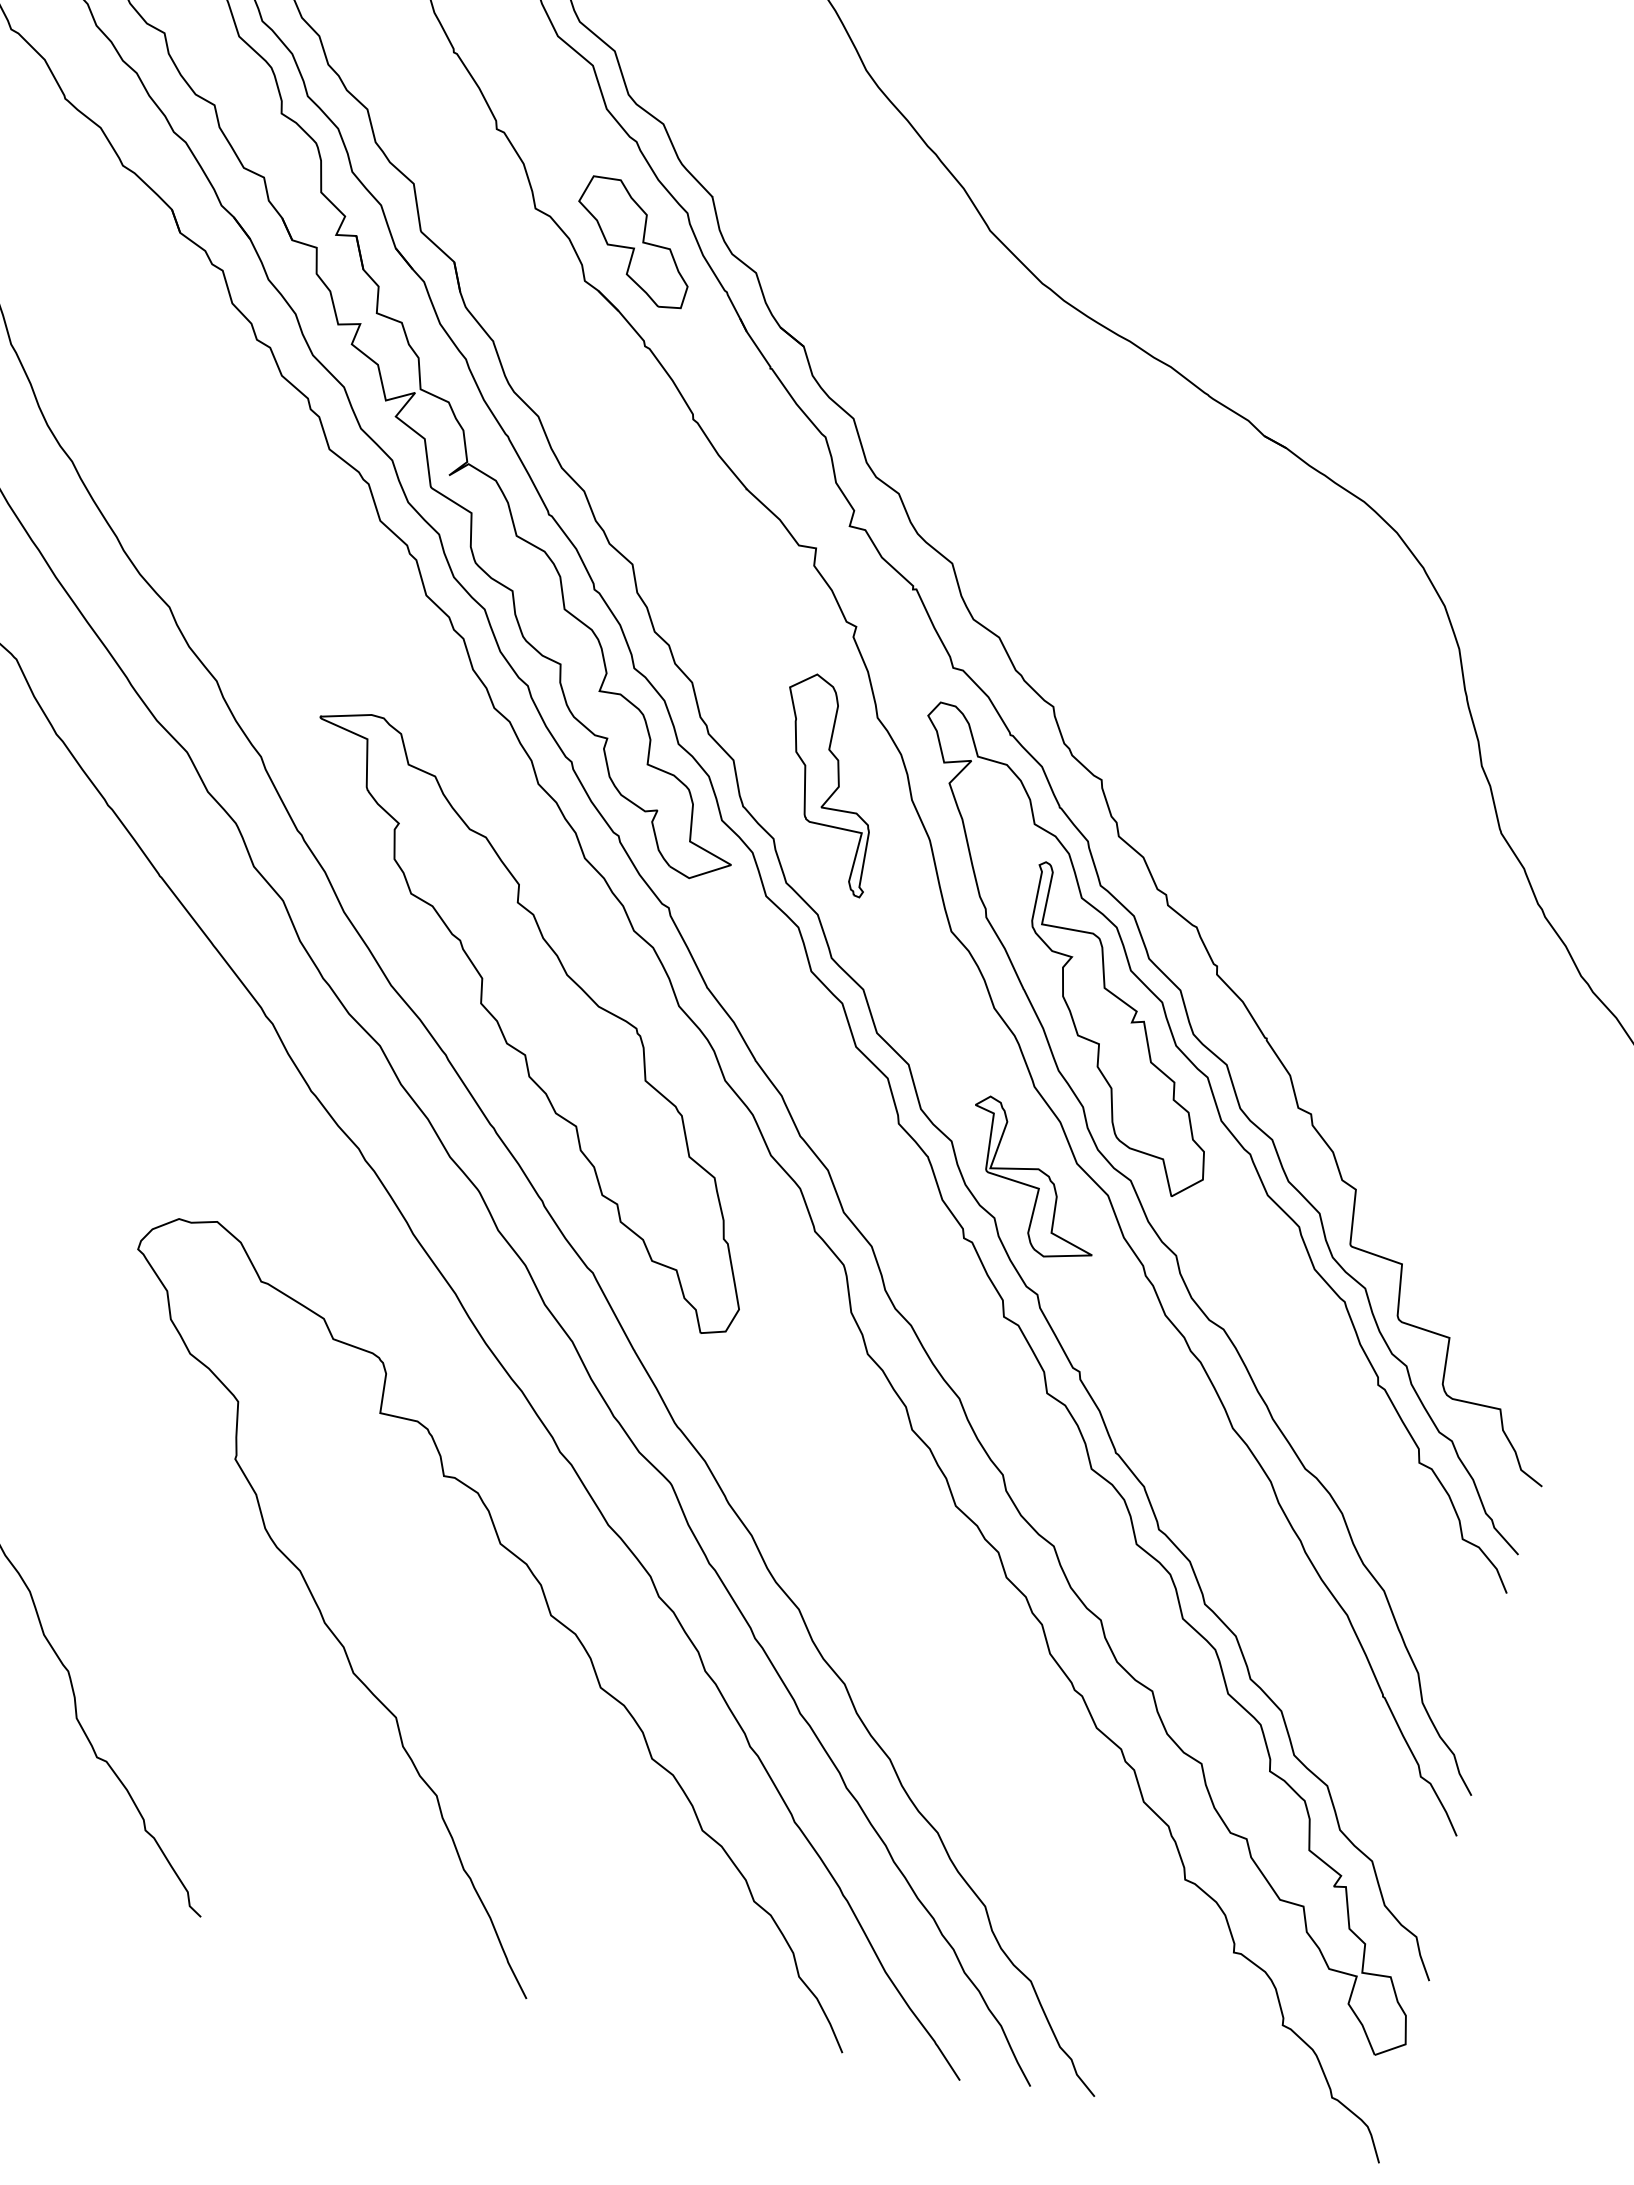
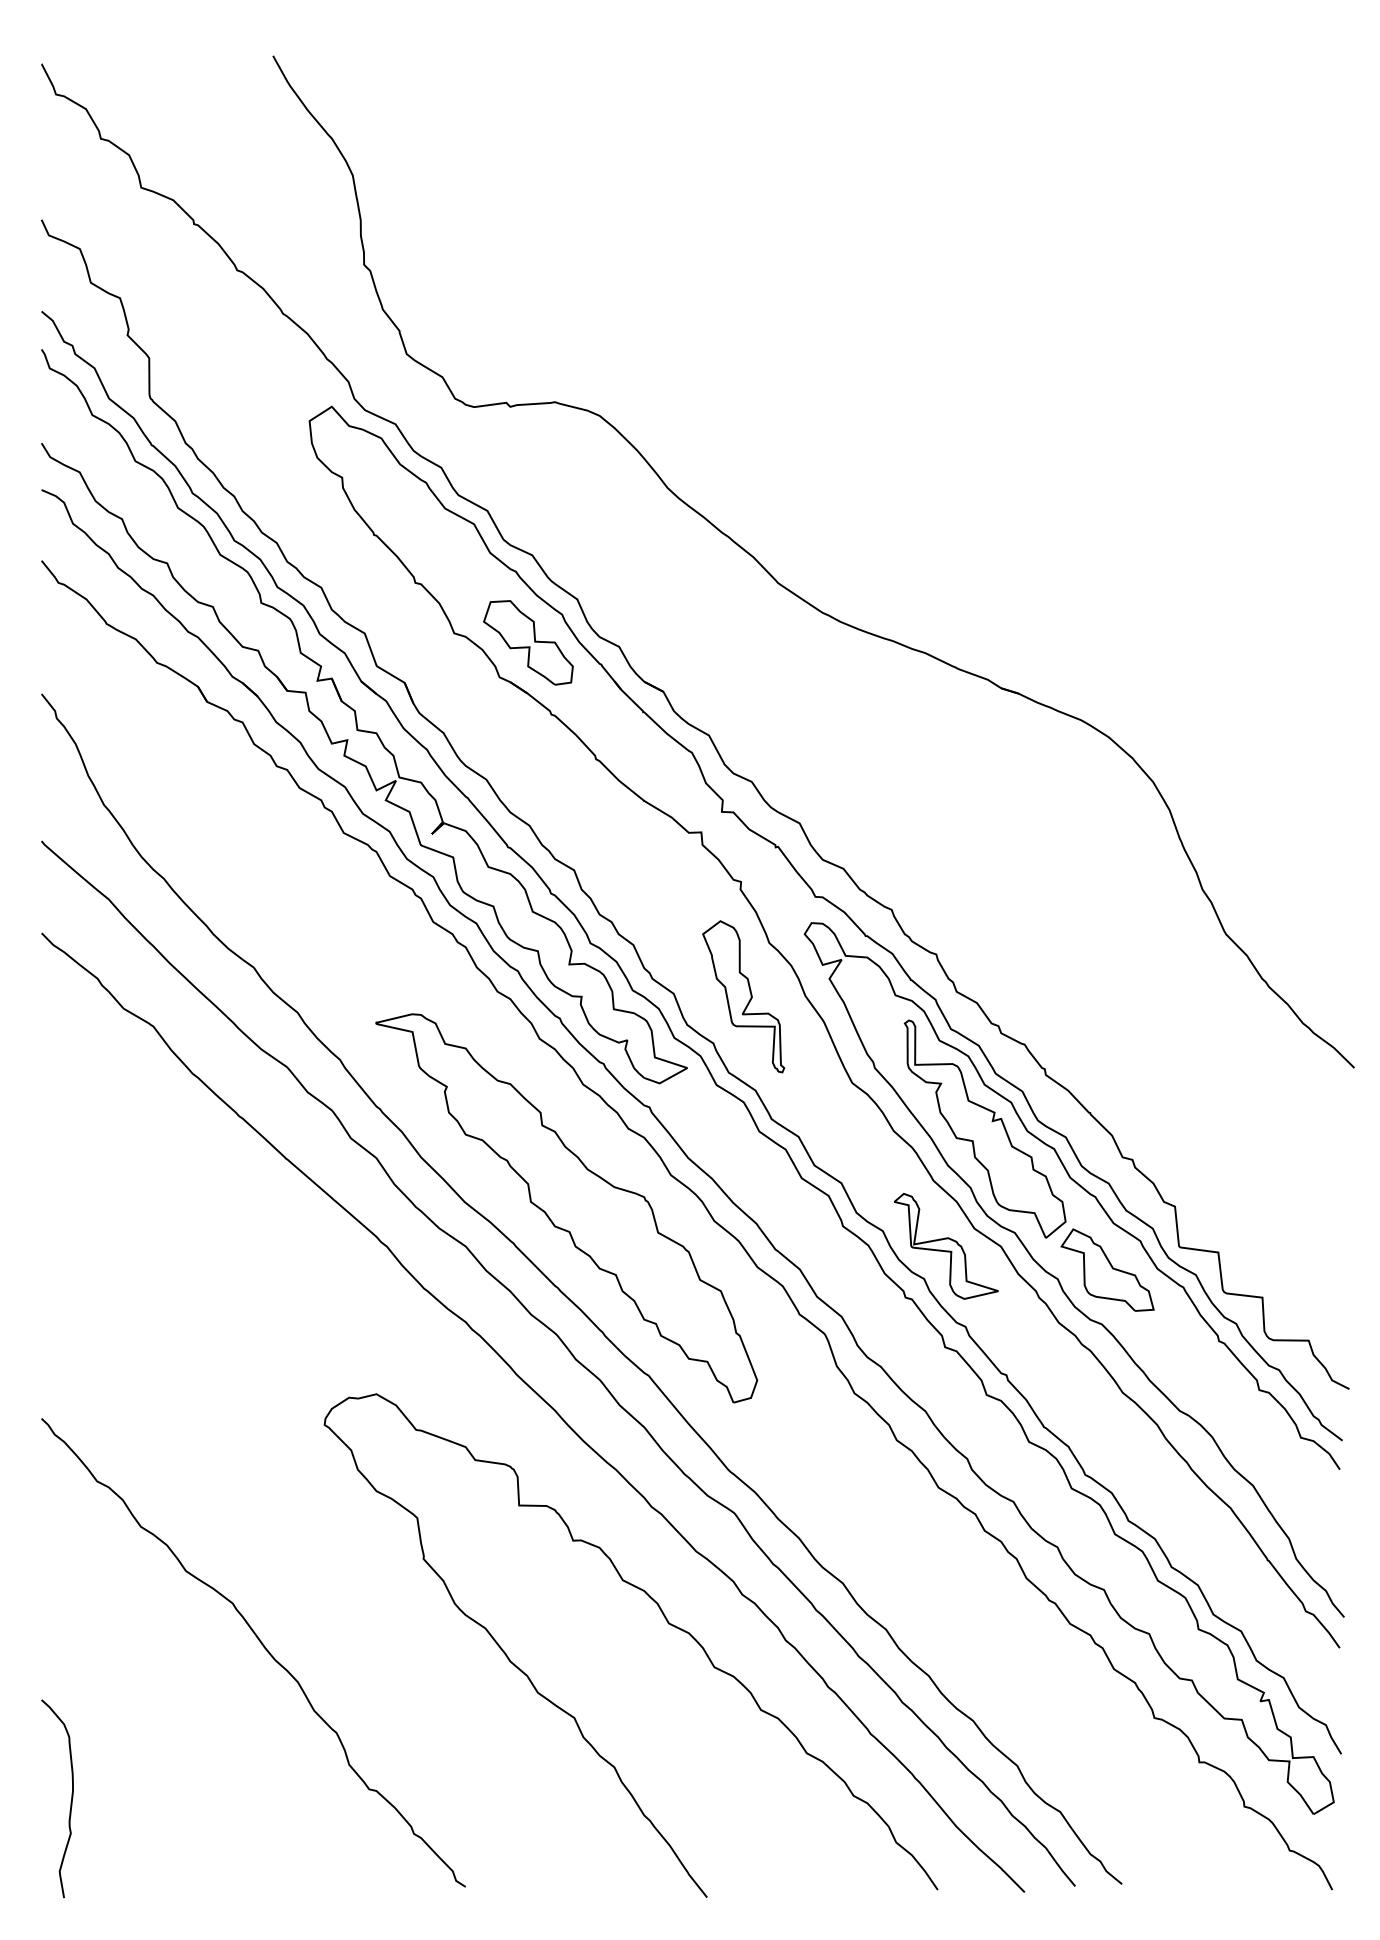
part: (1246, 1256) -> (1107, 1269), added

